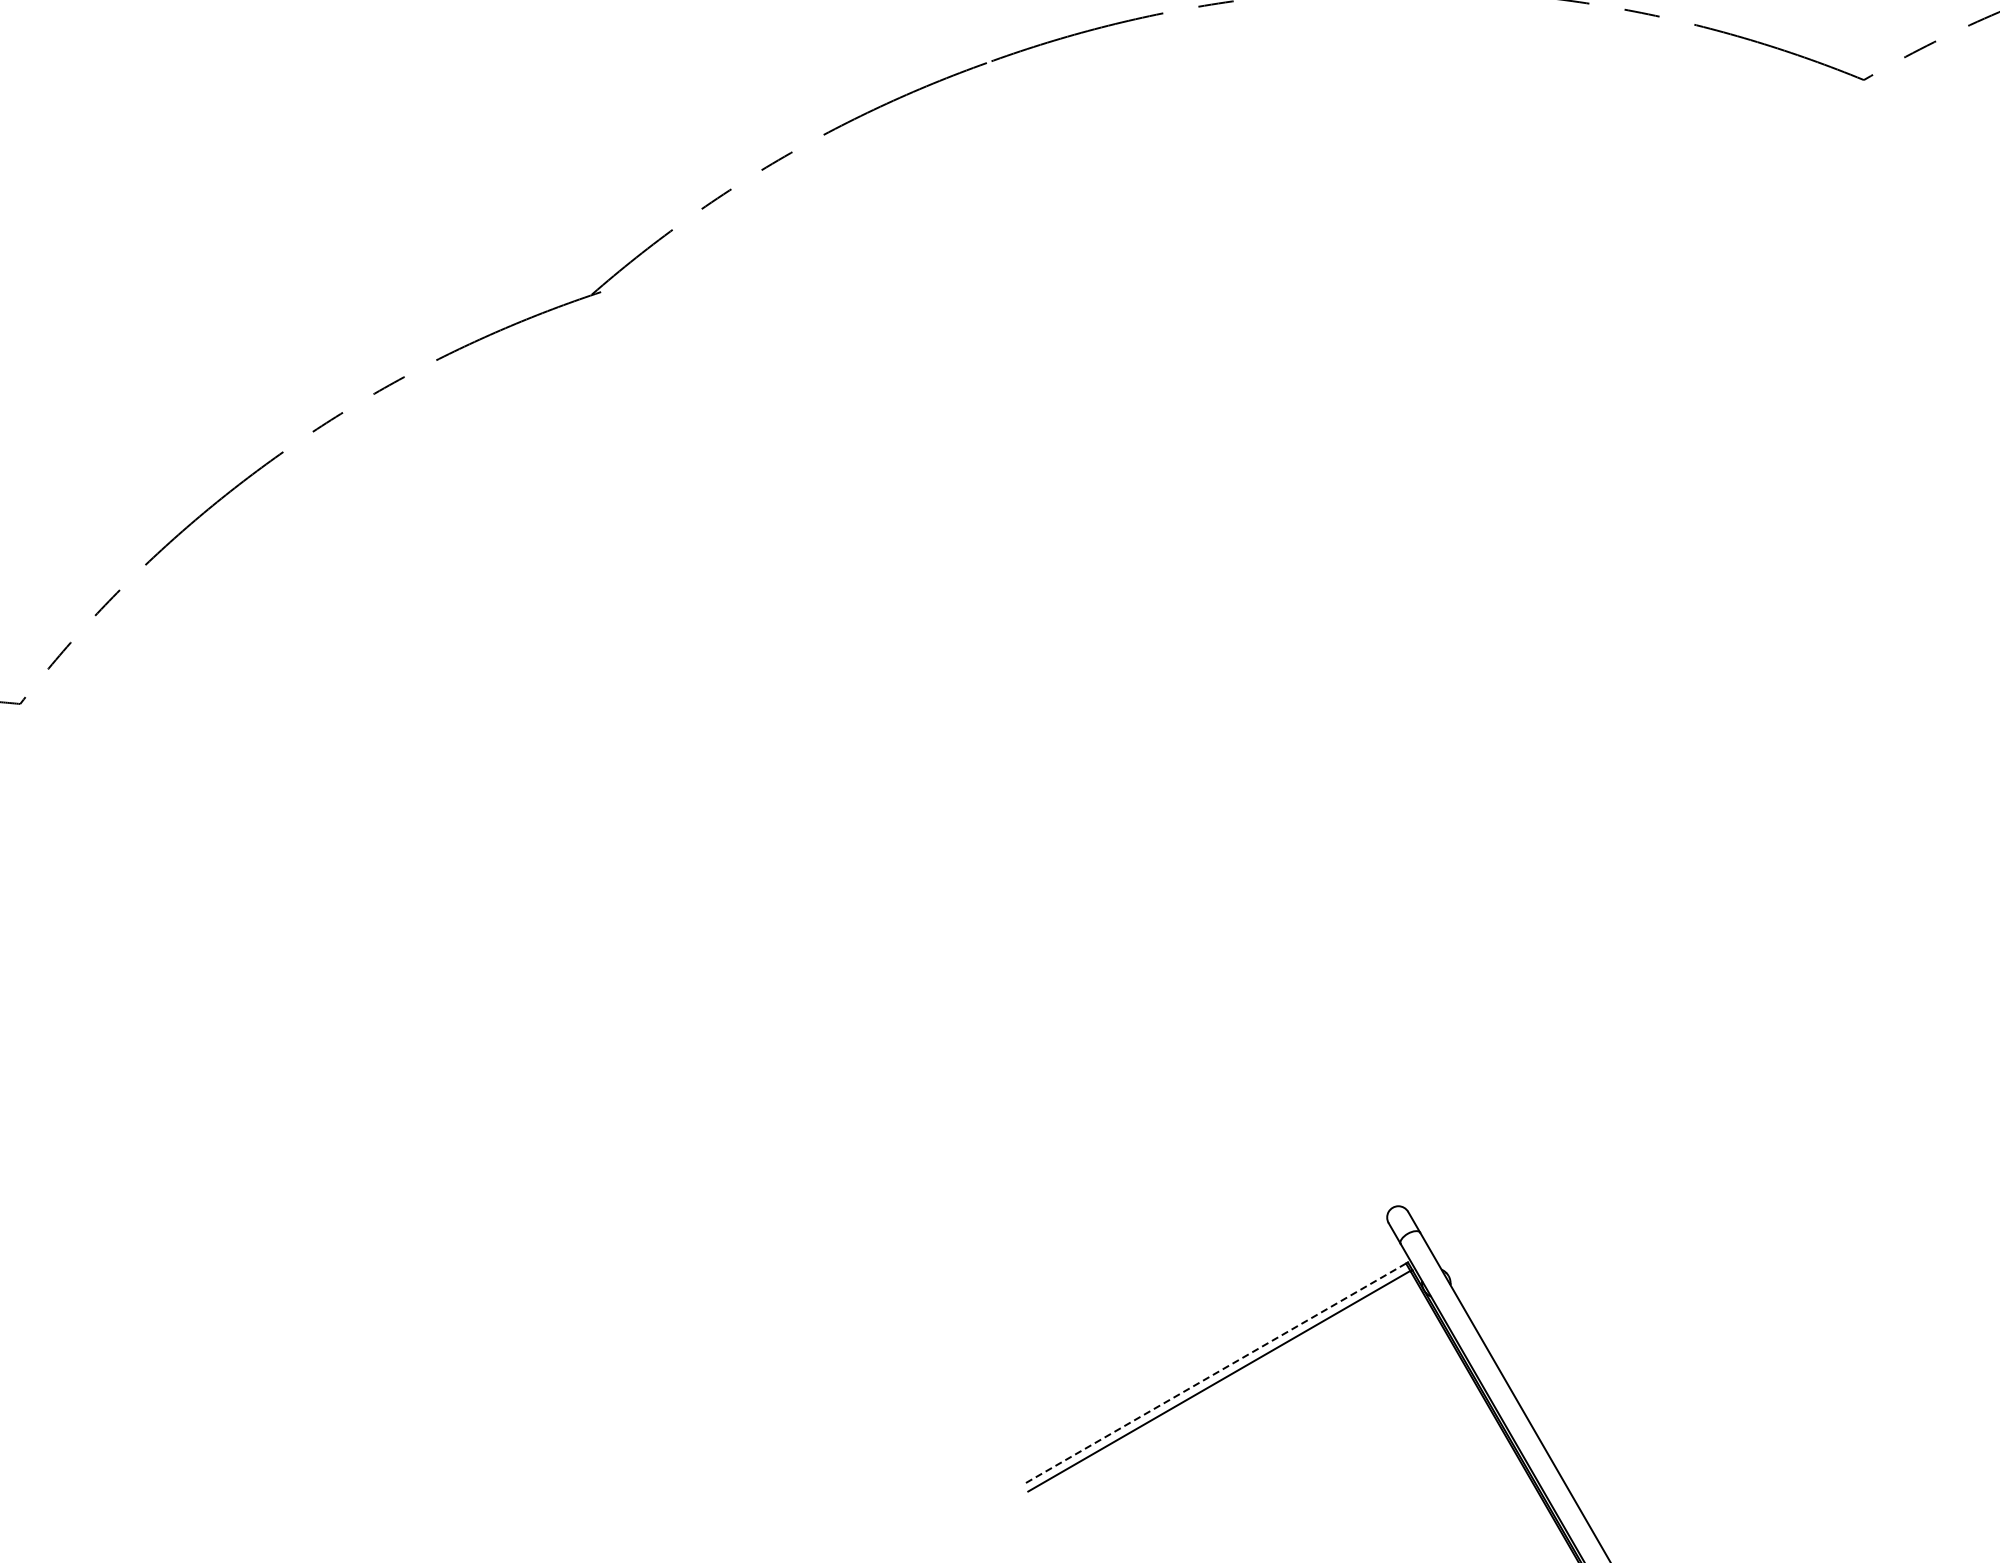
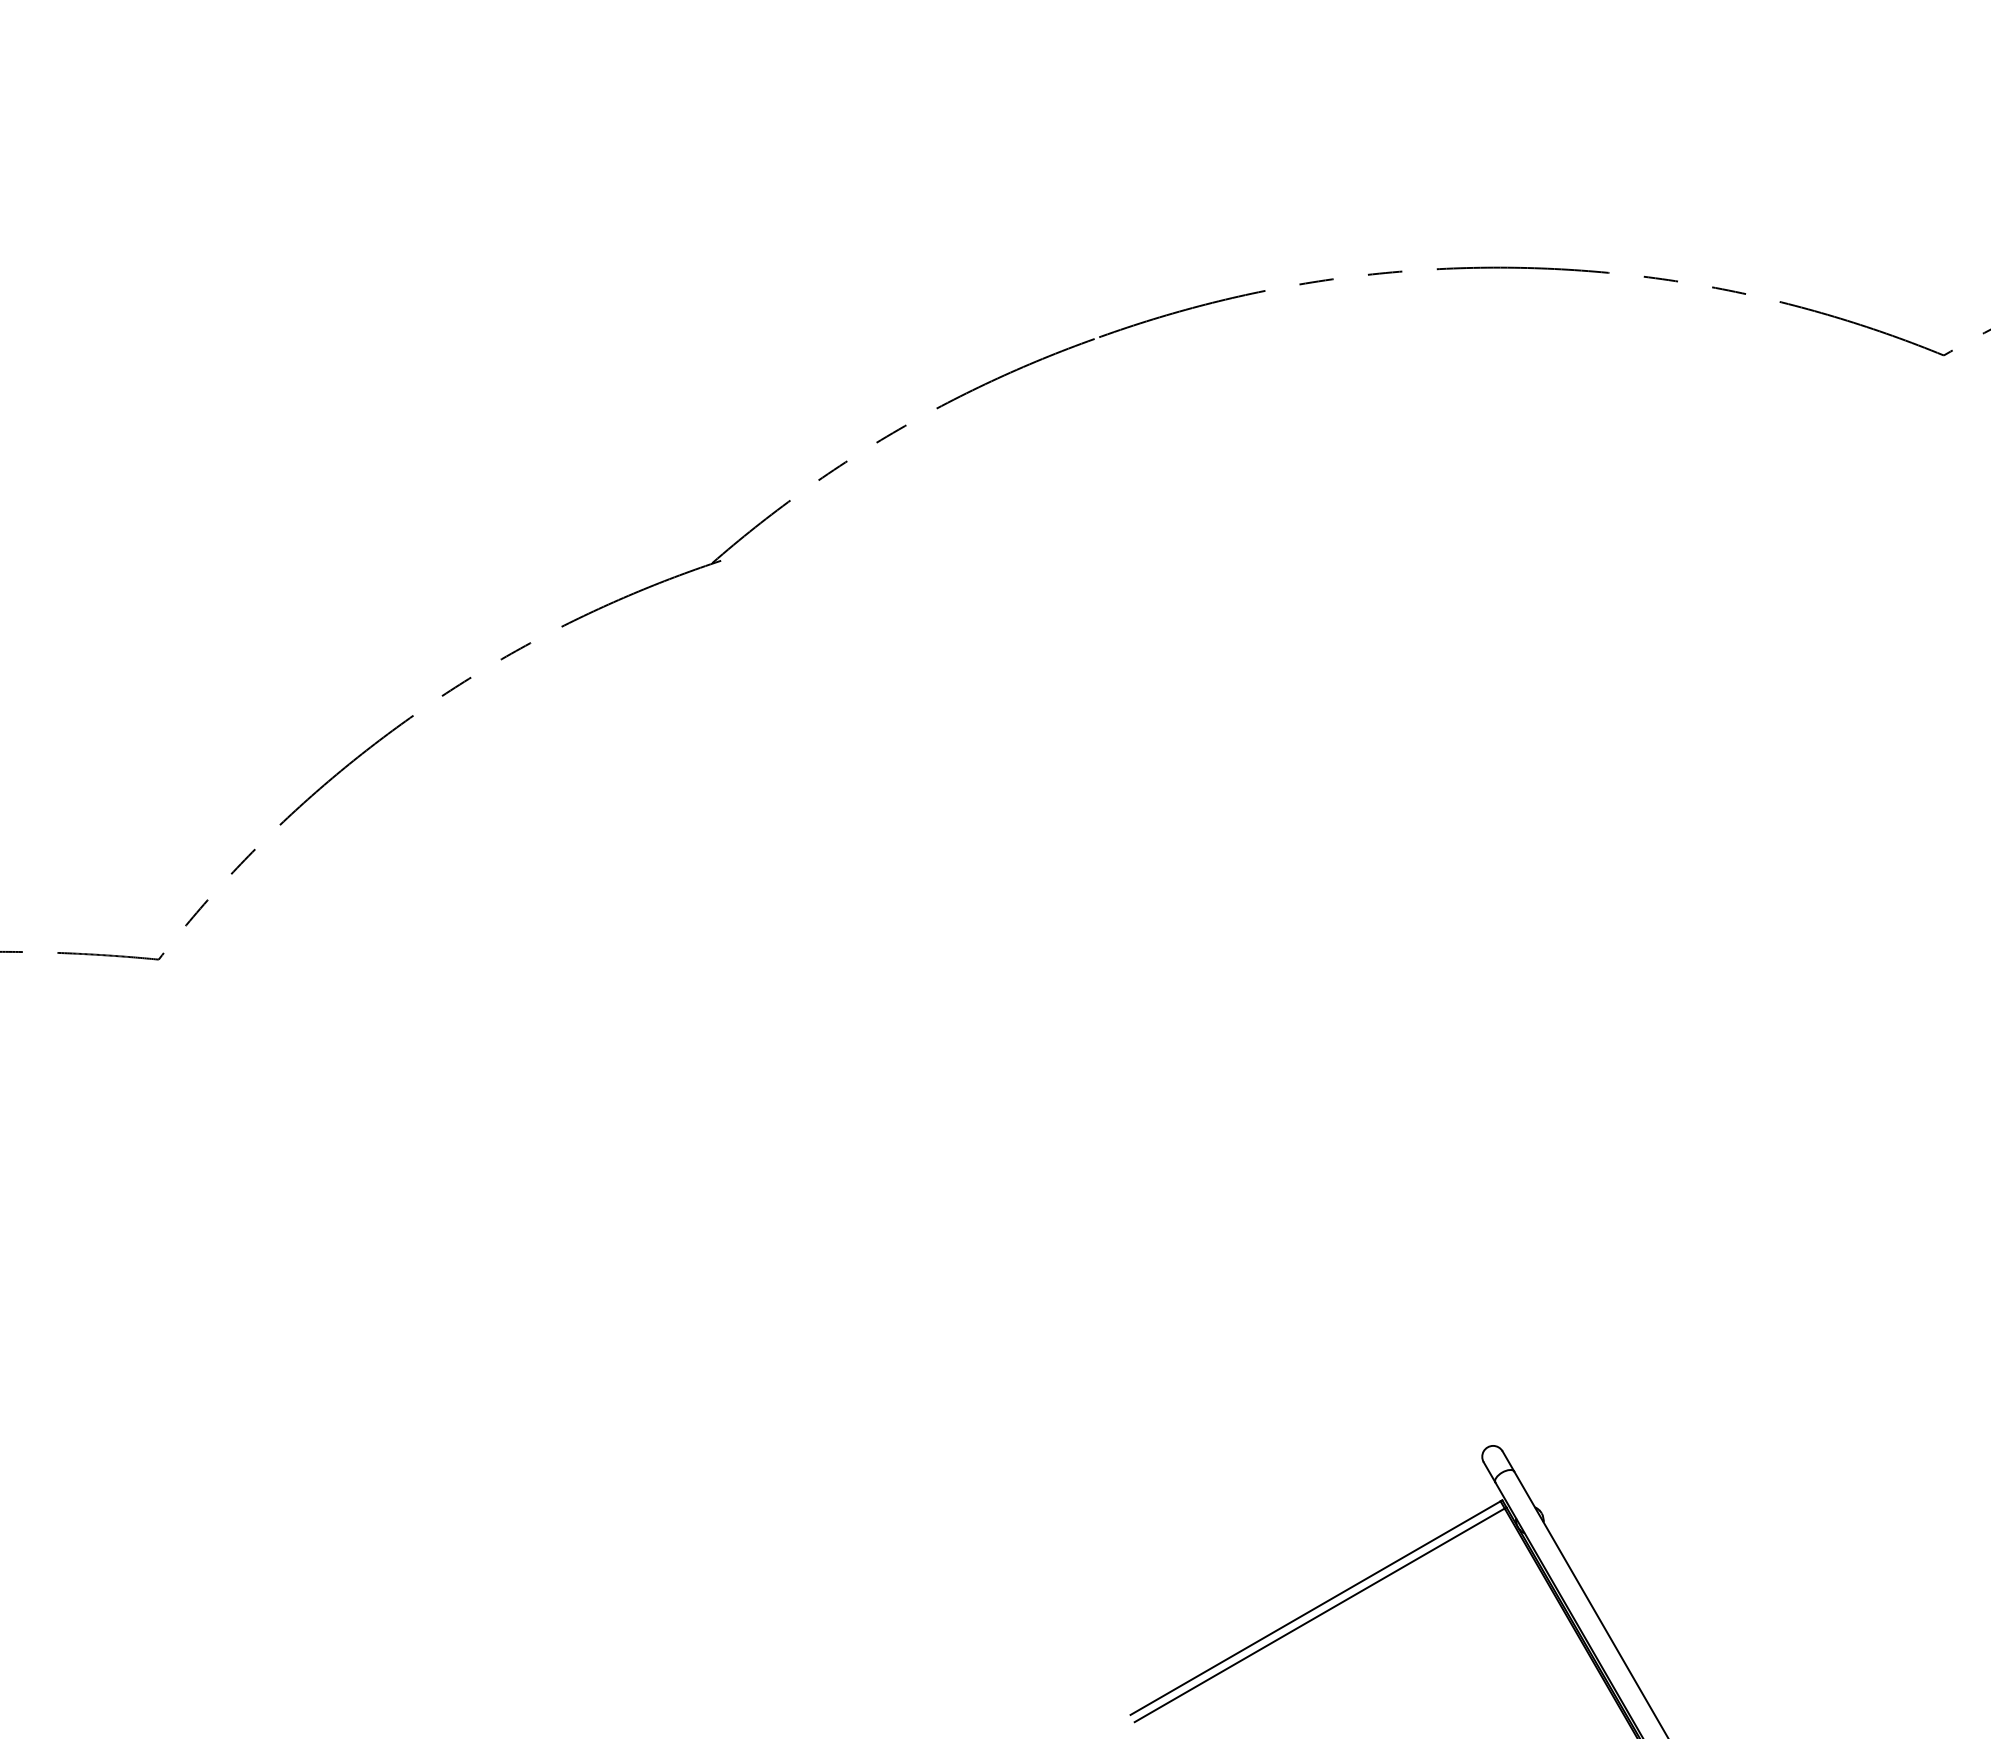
line: (1214, 1374) -> (1315, 1608), dashed -> solid

